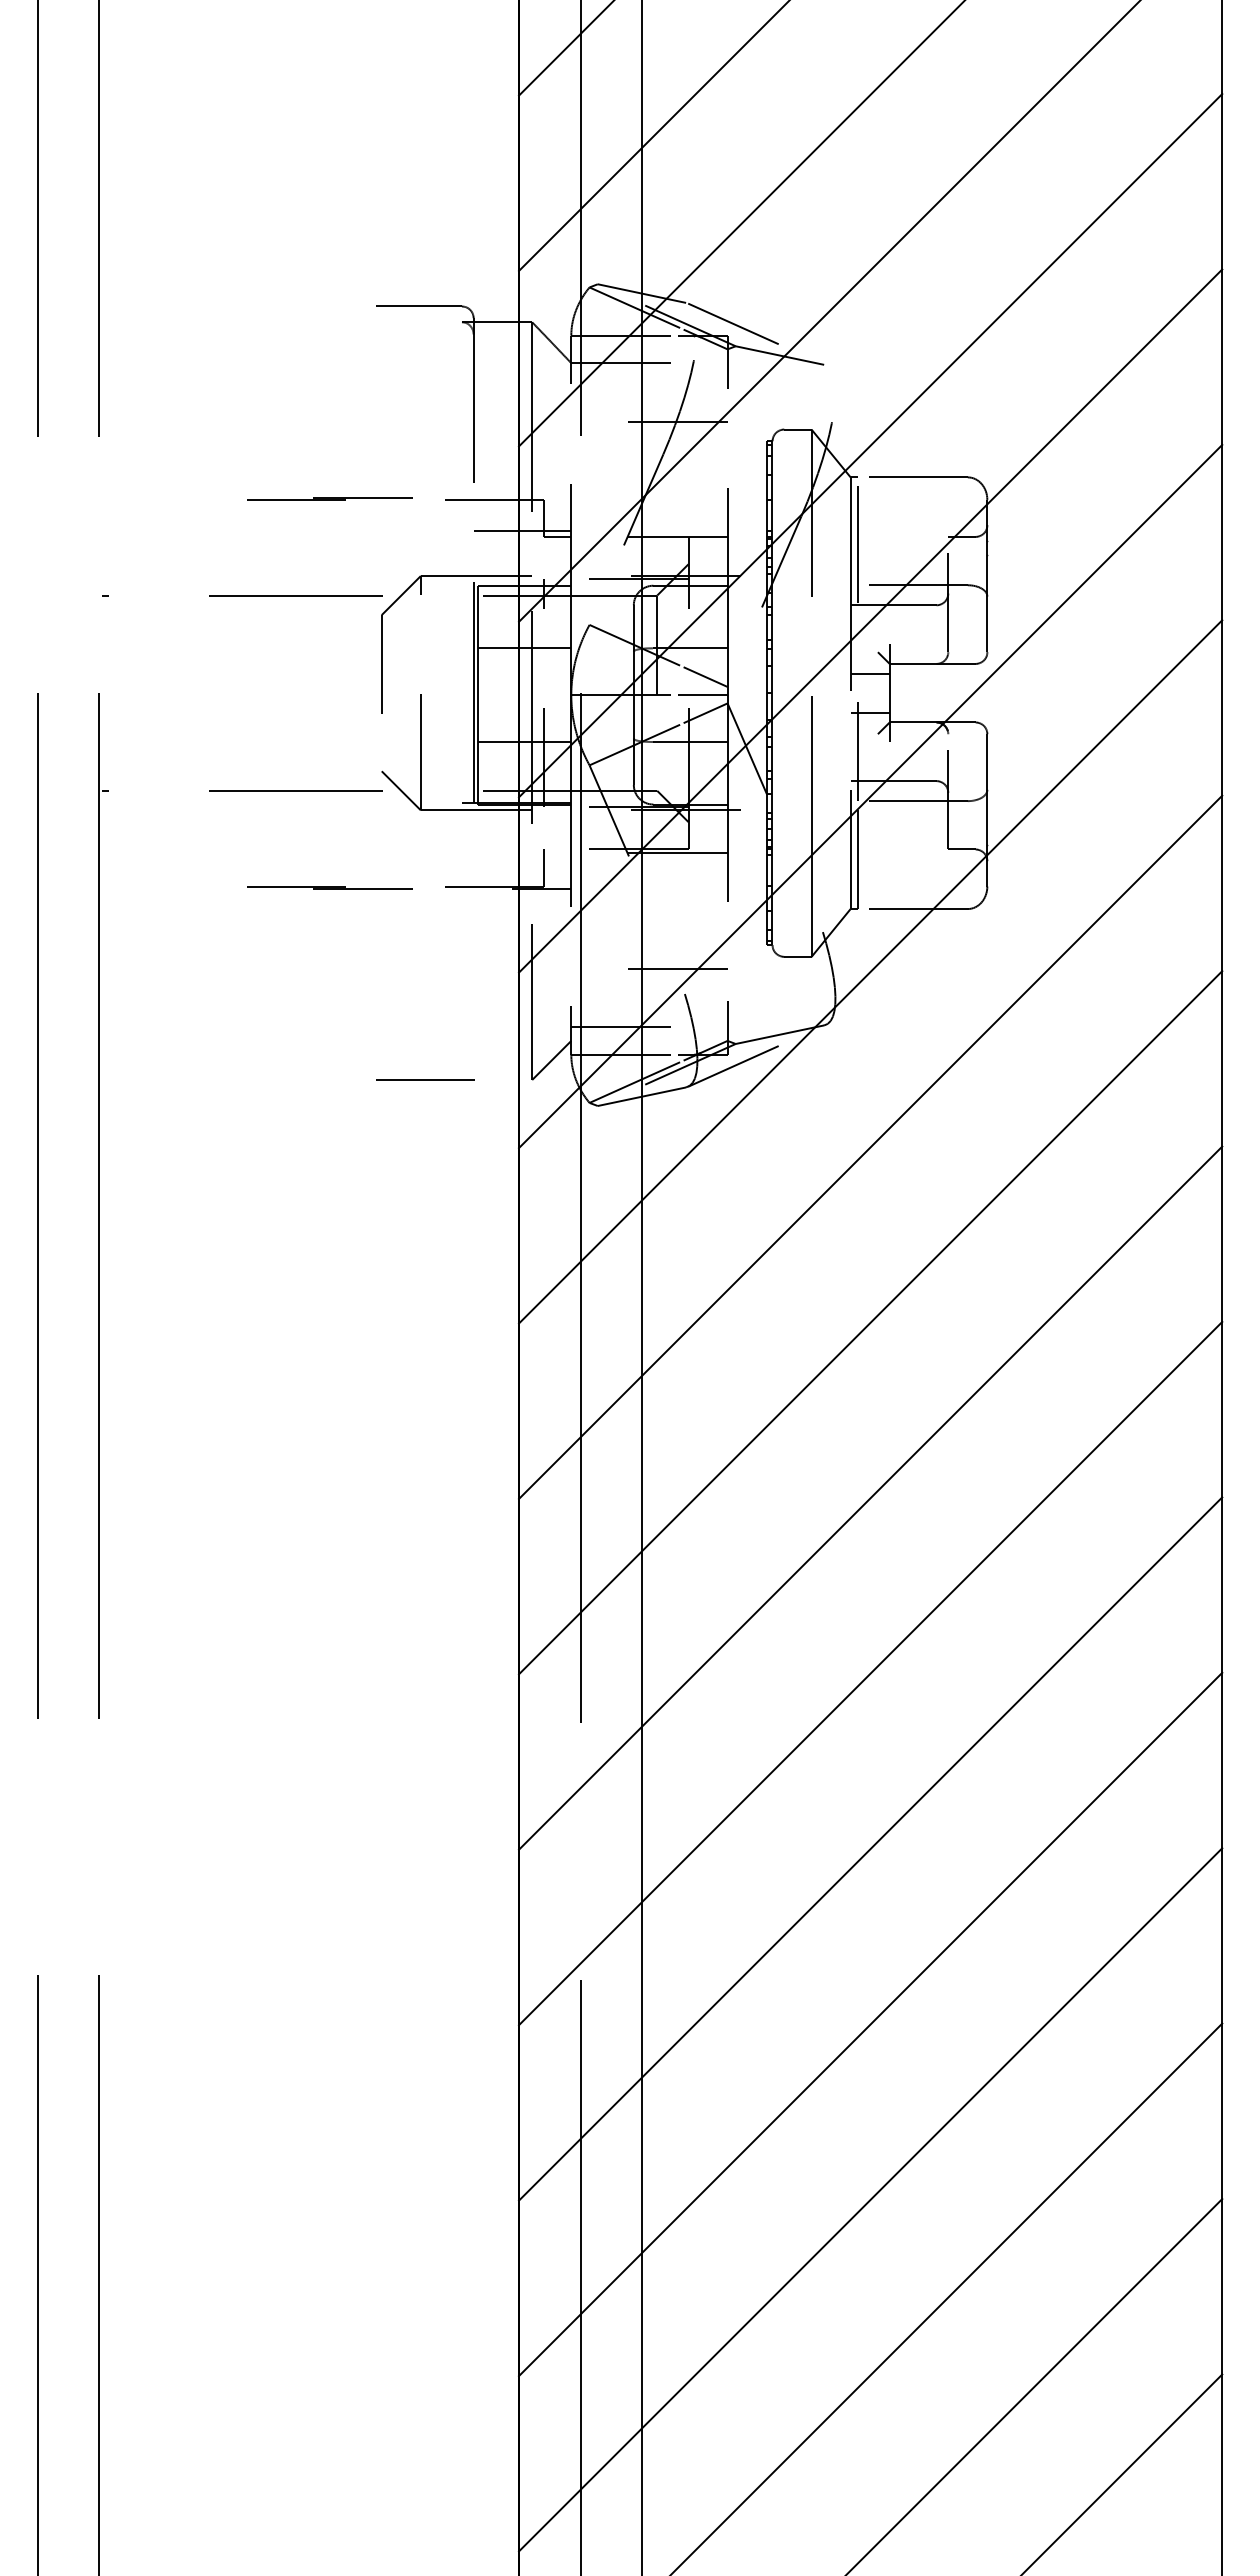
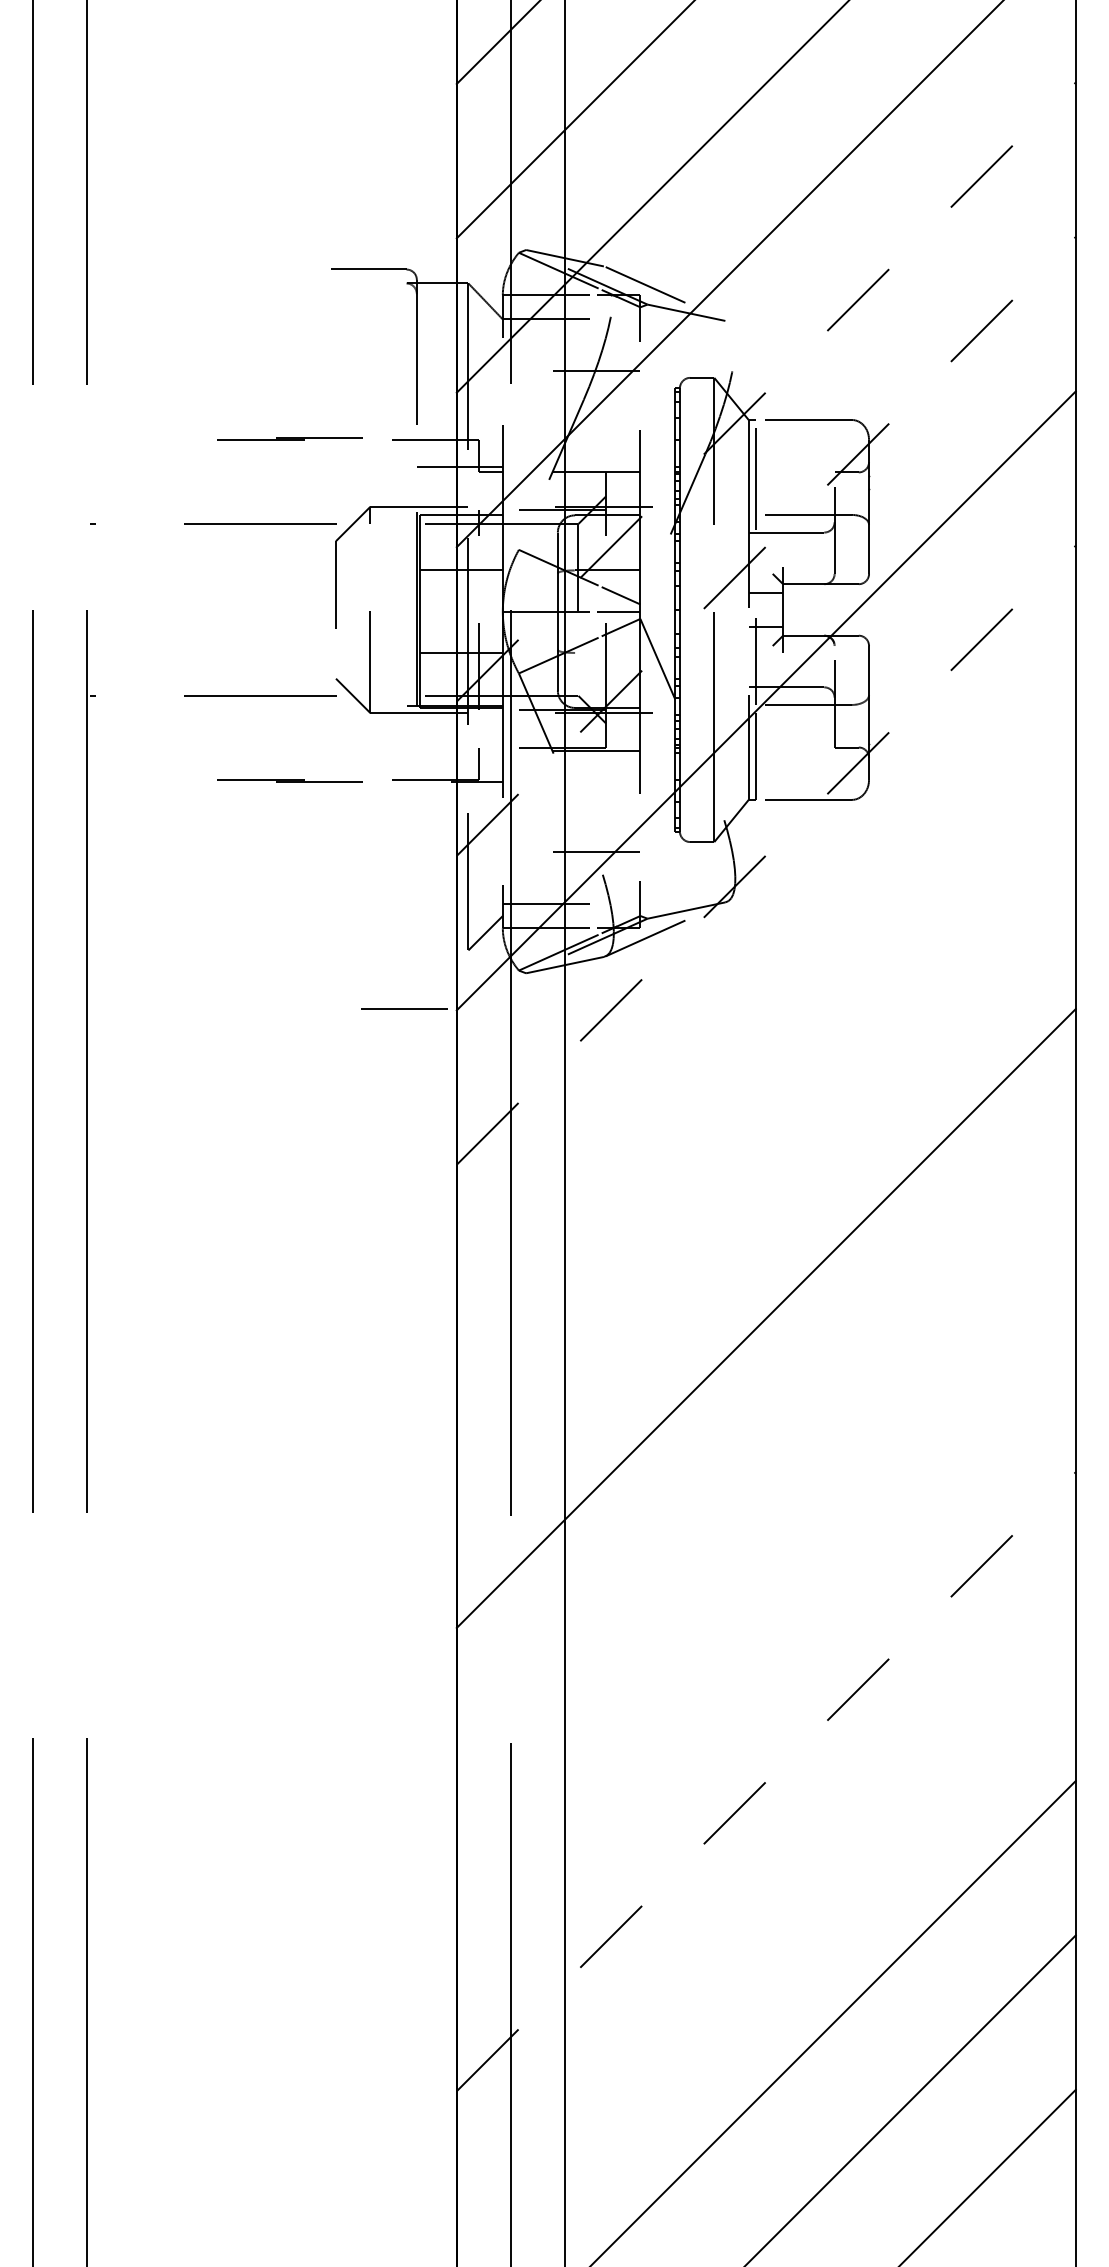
line: (870, 445) -> (766, 391), solid -> dashed
line: (870, 620) -> (766, 545), solid -> dashed
line: (690, 742) -> (607, 653), removed
line: (870, 971) -> (766, 854), solid -> dashed
line: (425, 1079) -> (404, 1008), moved
line: (870, 1146) -> (766, 1008), removed
line: (870, 1322) -> (766, 1163), removed
line: (870, 1673) -> (766, 1472), removed
line: (870, 1848) -> (766, 1626), removed
line: (870, 2024) -> (766, 1781), solid -> dashed
line: (870, 2199) -> (766, 1935), removed

